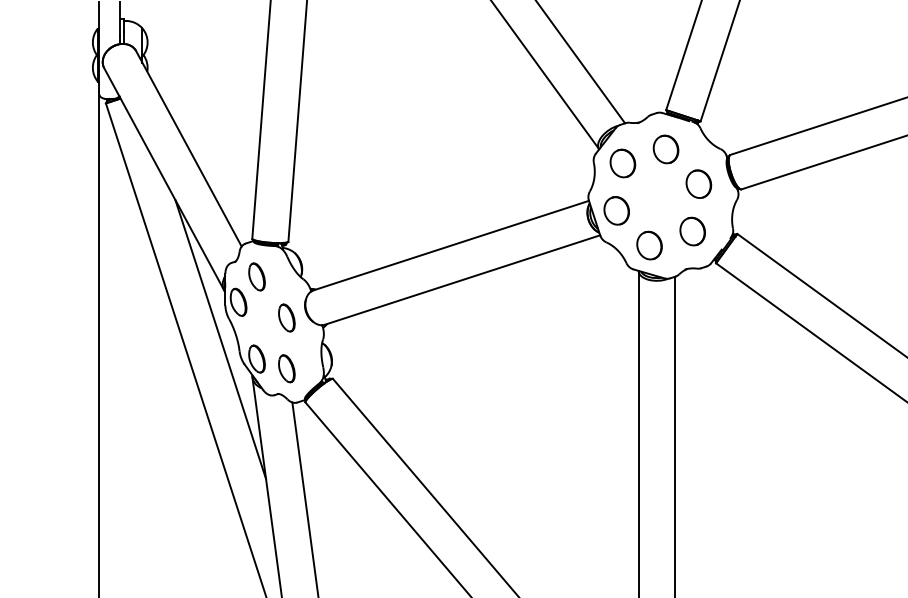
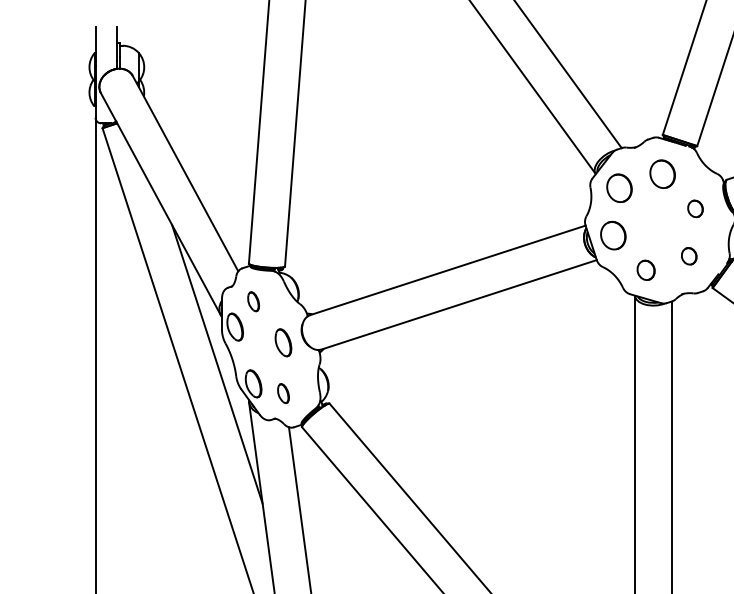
part: (698, 183) -> (695, 208), size x0.6
part: (692, 231) -> (689, 256), size x0.6
part: (649, 245) -> (646, 270), size x0.7
part: (256, 276) -> (253, 301), size x0.7
part: (286, 368) -> (283, 393), size x0.7

